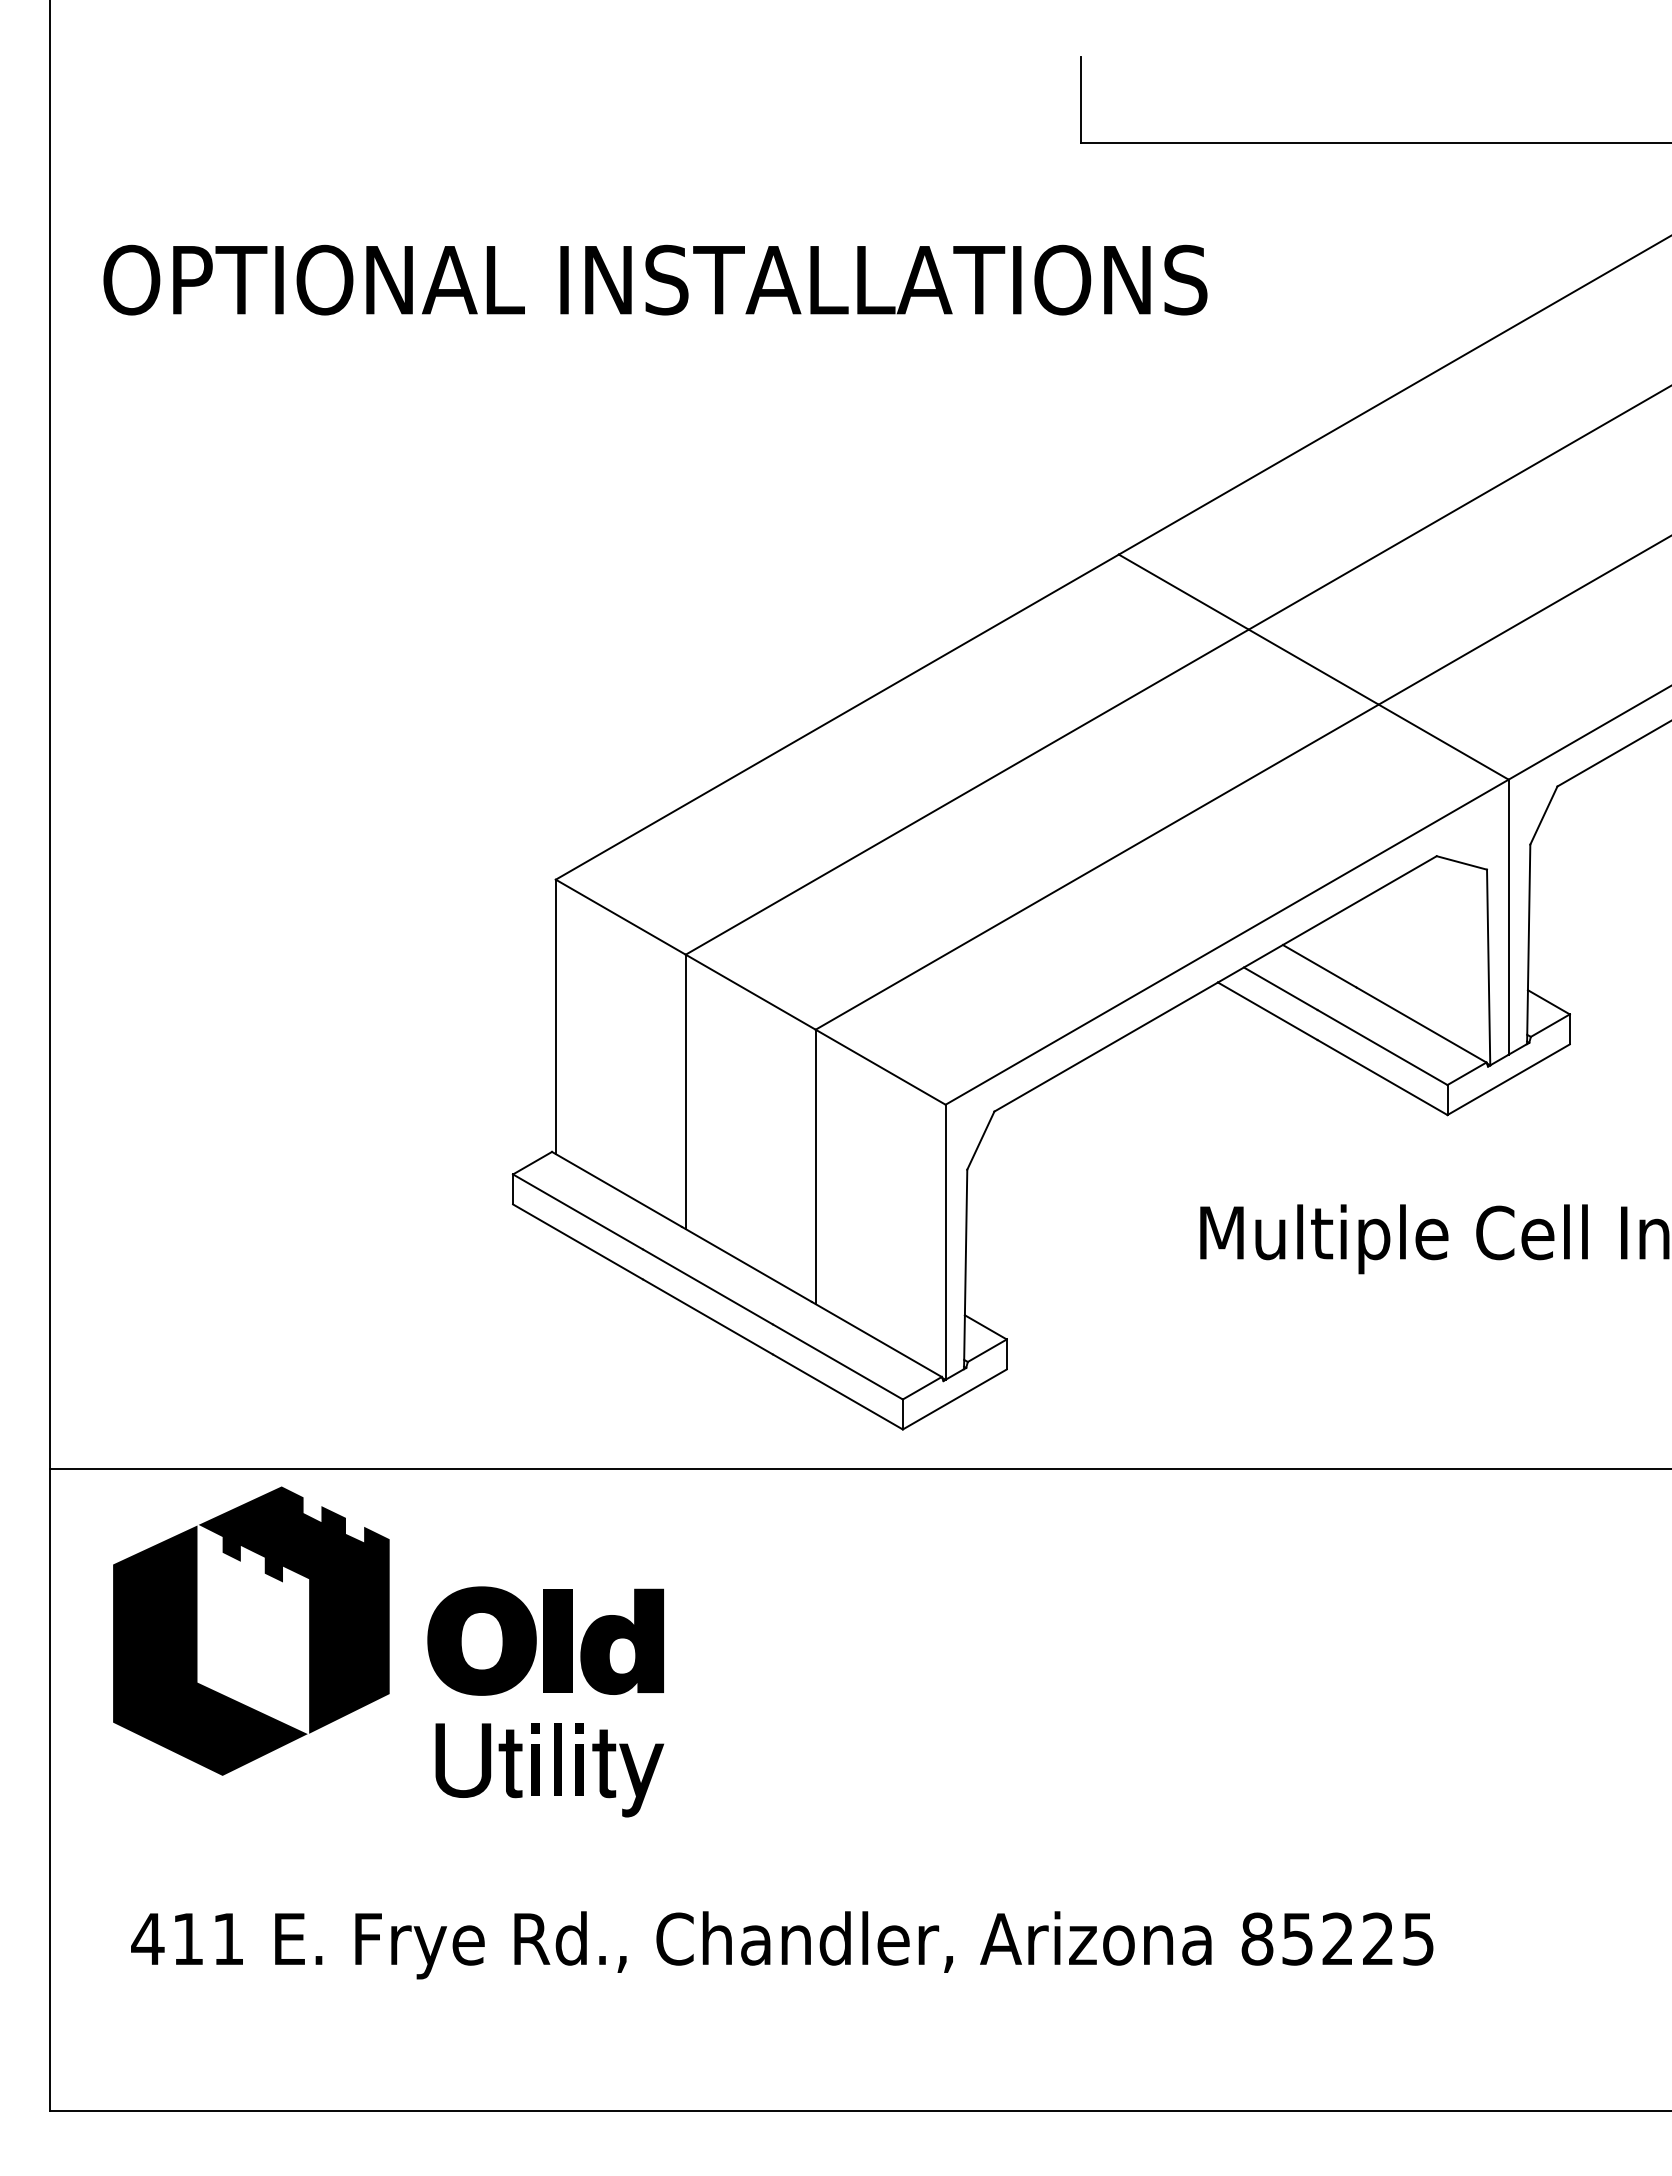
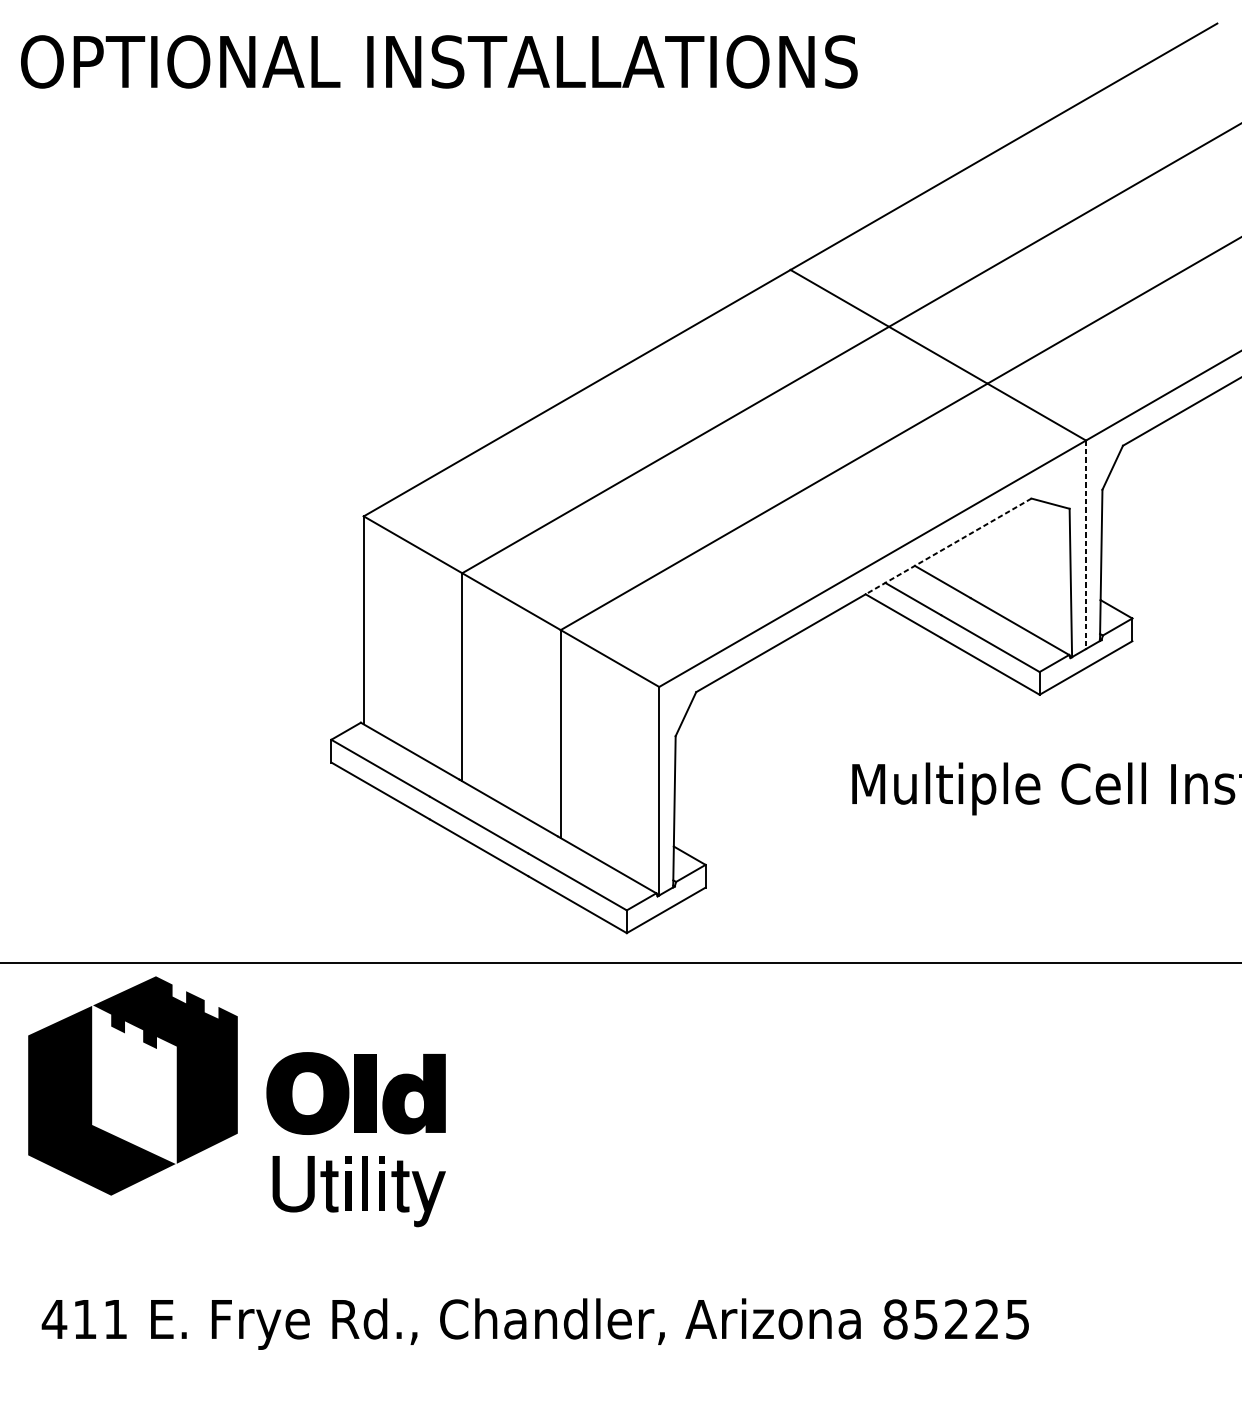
line: (1508, 917) -> (1085, 545), solid -> dashed
line: (1326, 919) -> (947, 546), solid -> dashed

